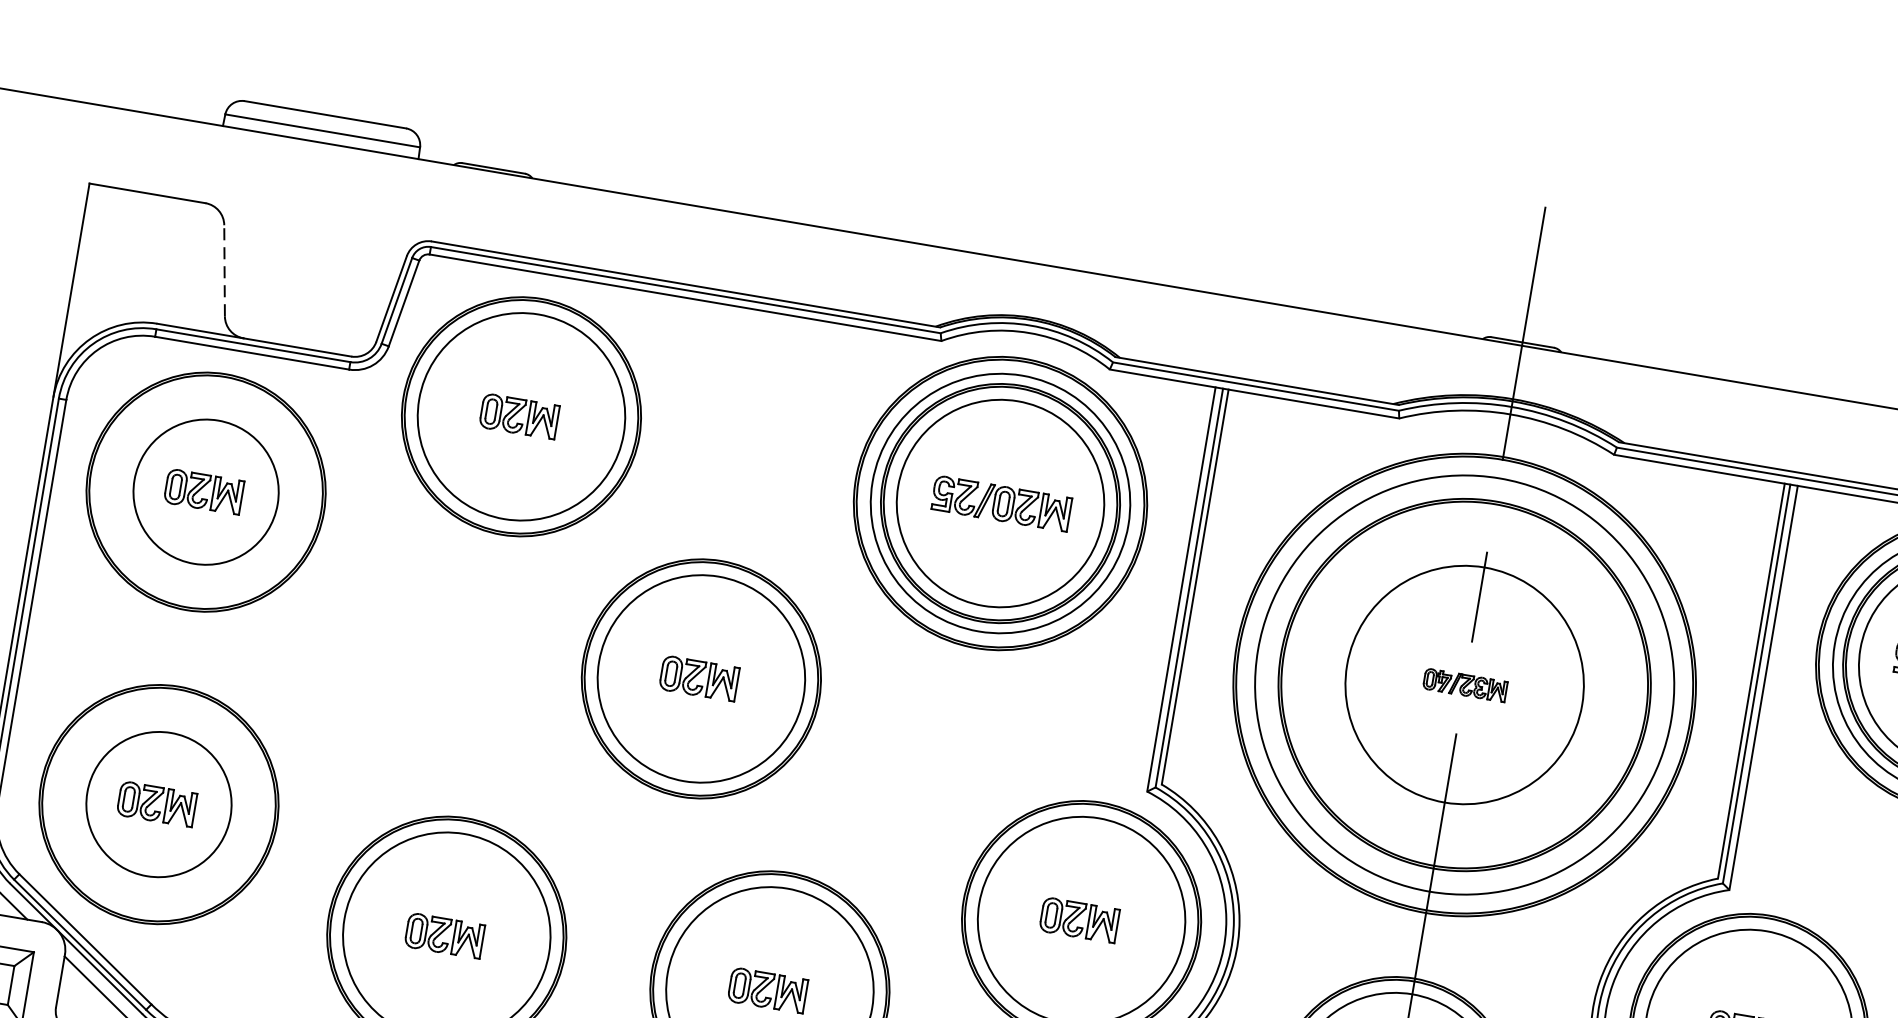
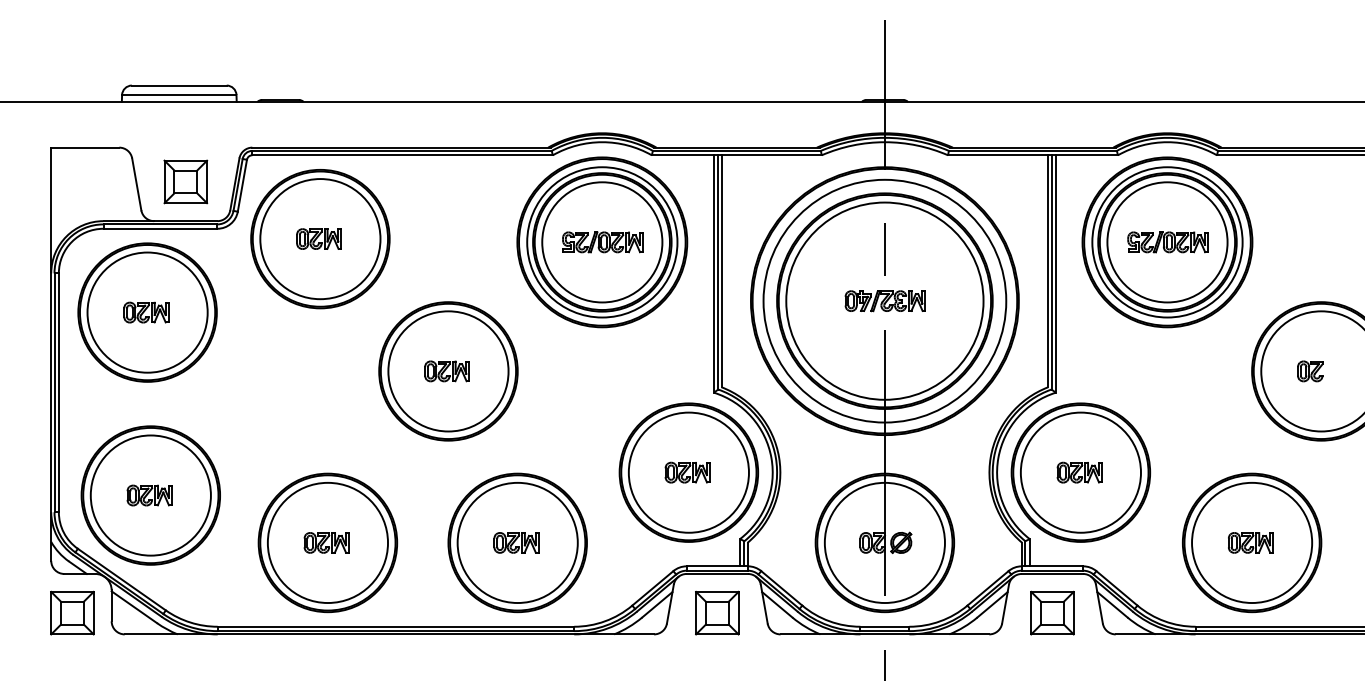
line: (224, 269) -> (136, 183), dashed -> solid
part: (308, 279) -> (185, 181), added
circle: (205, 491) -> (147, 312), size x1.43
circle: (1464, 683) -> (884, 300), size x1.43
part: (1463, 685) -> (884, 301), size x1.67
circle: (158, 804) -> (150, 495), size x1.43

